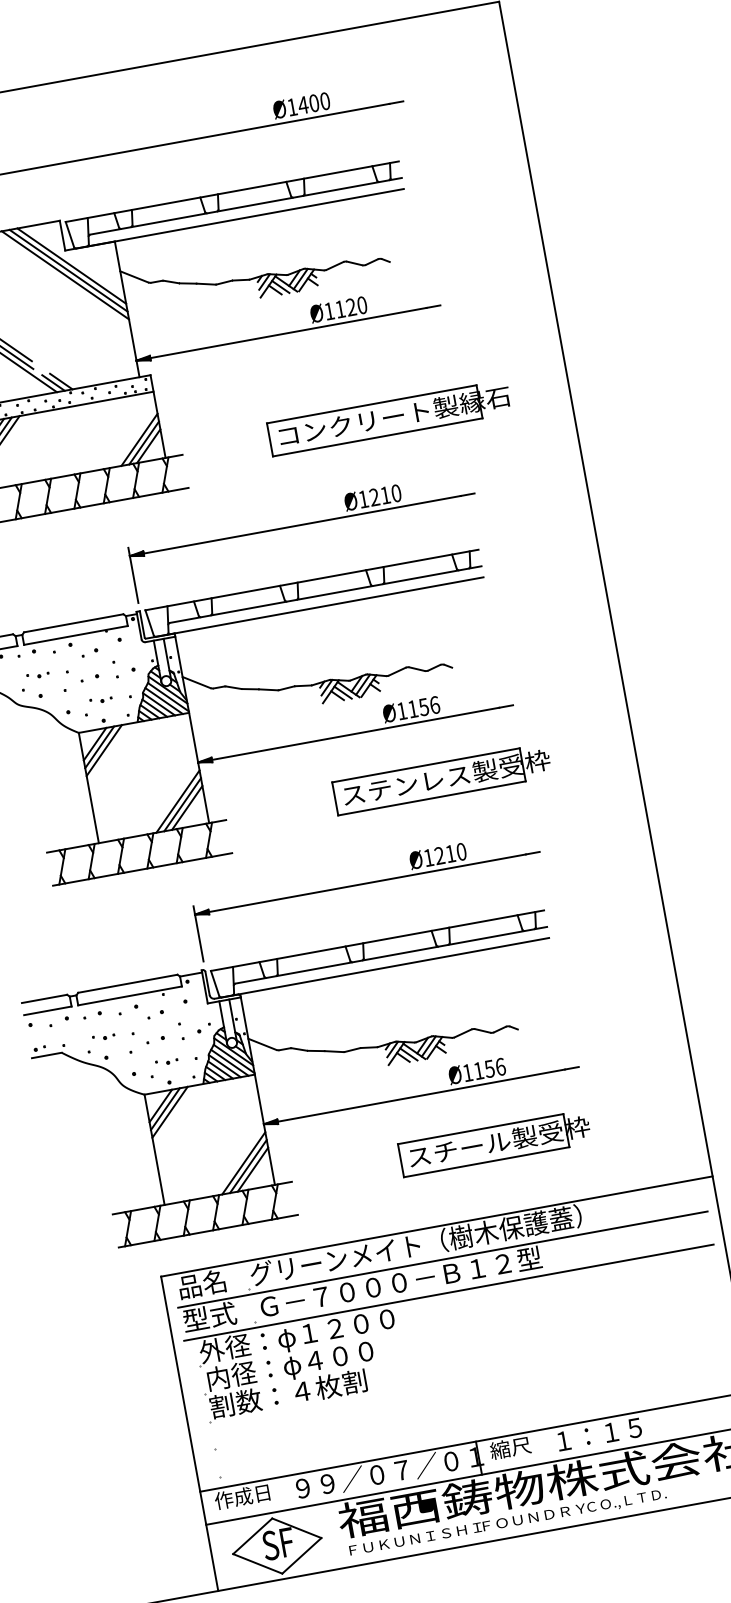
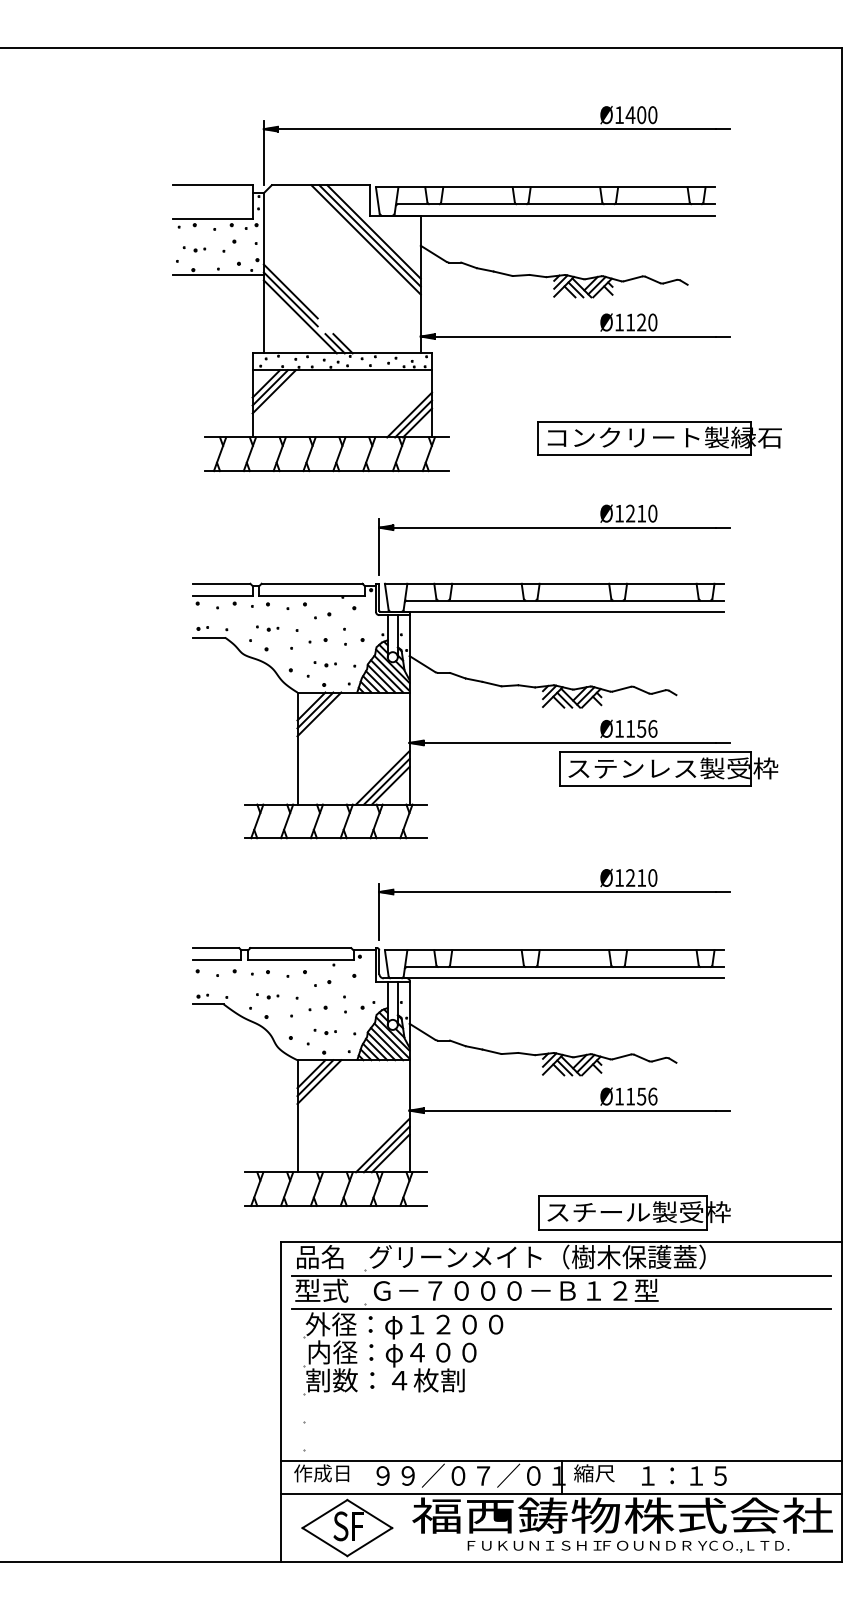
part: (441, 778) -> (668, 768), moved
part: (494, 1143) -> (634, 1212), moved
text: (508, 1522) -> (628, 1546), moved

